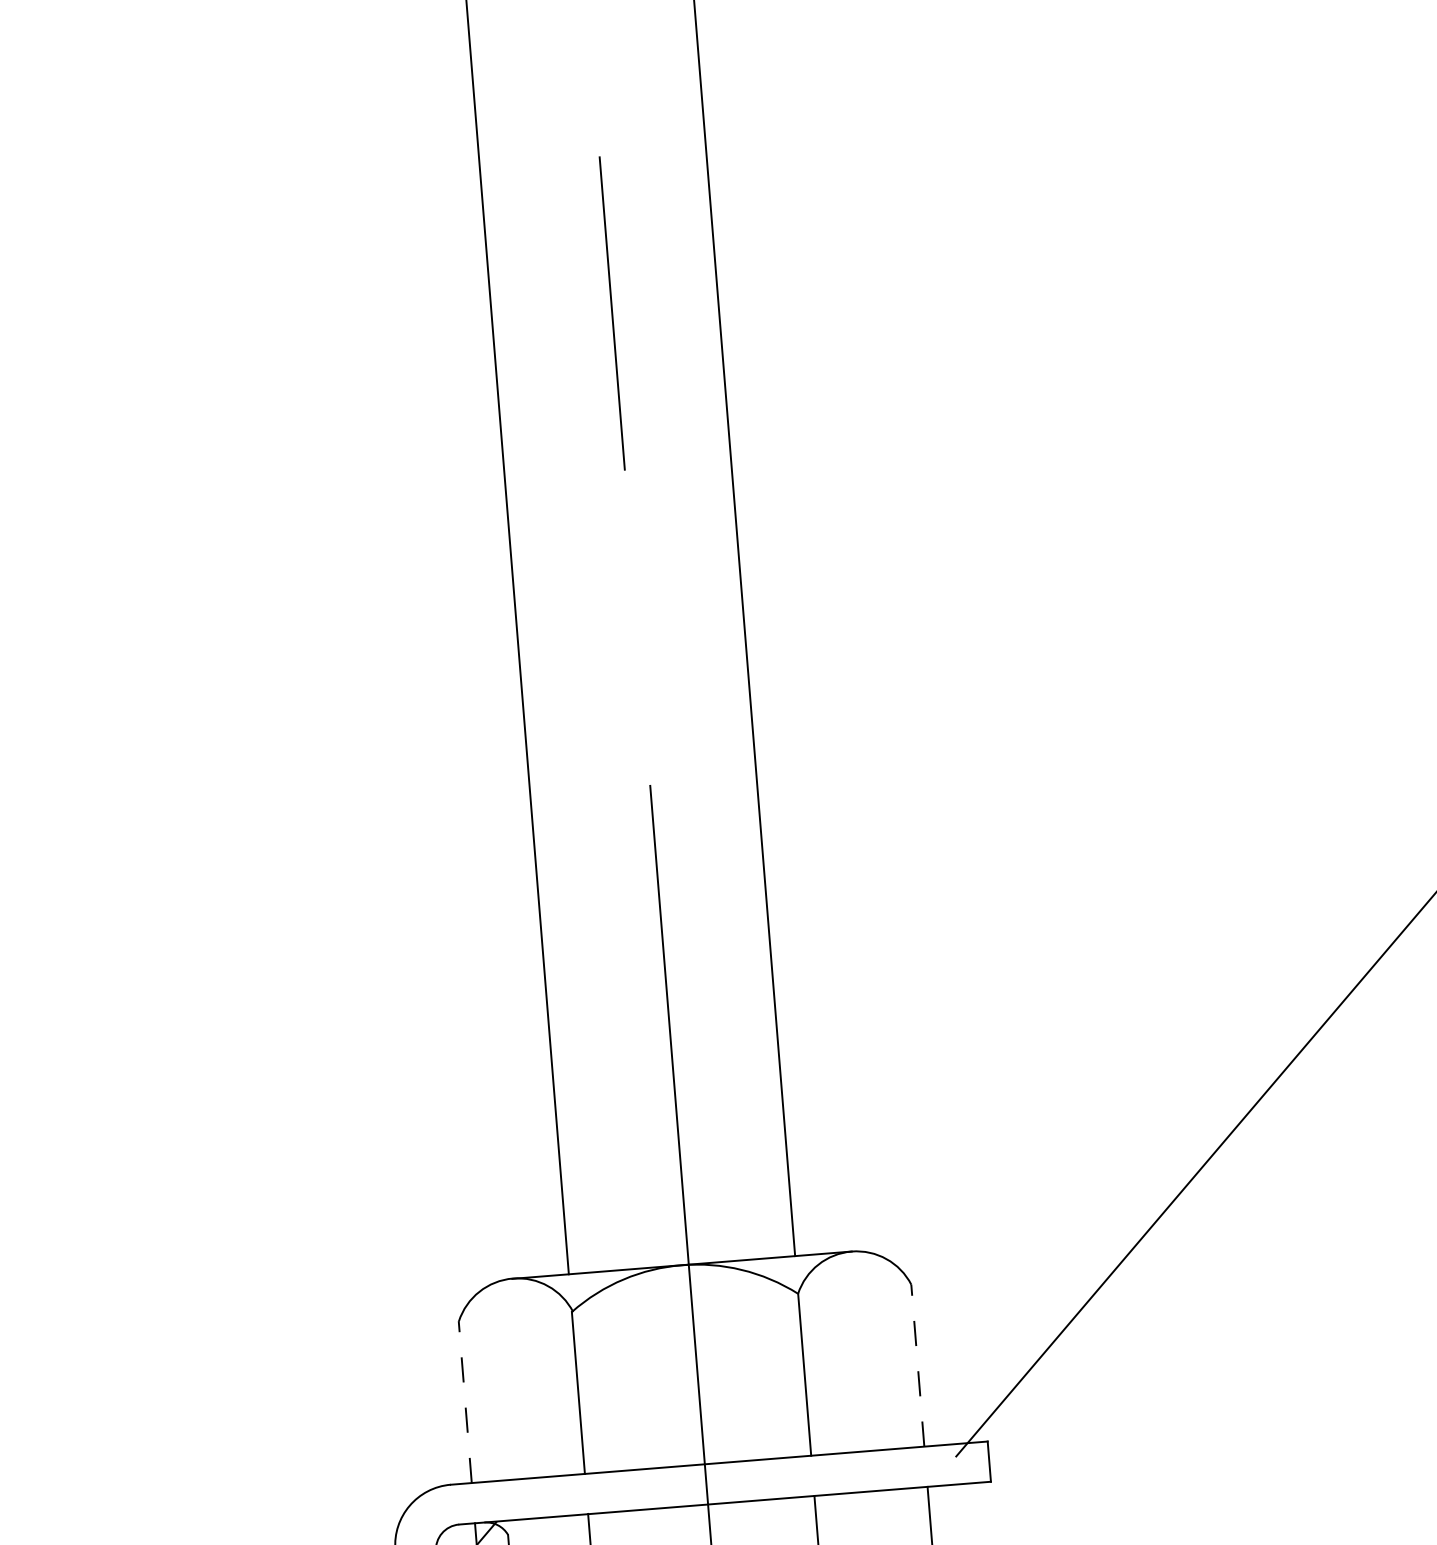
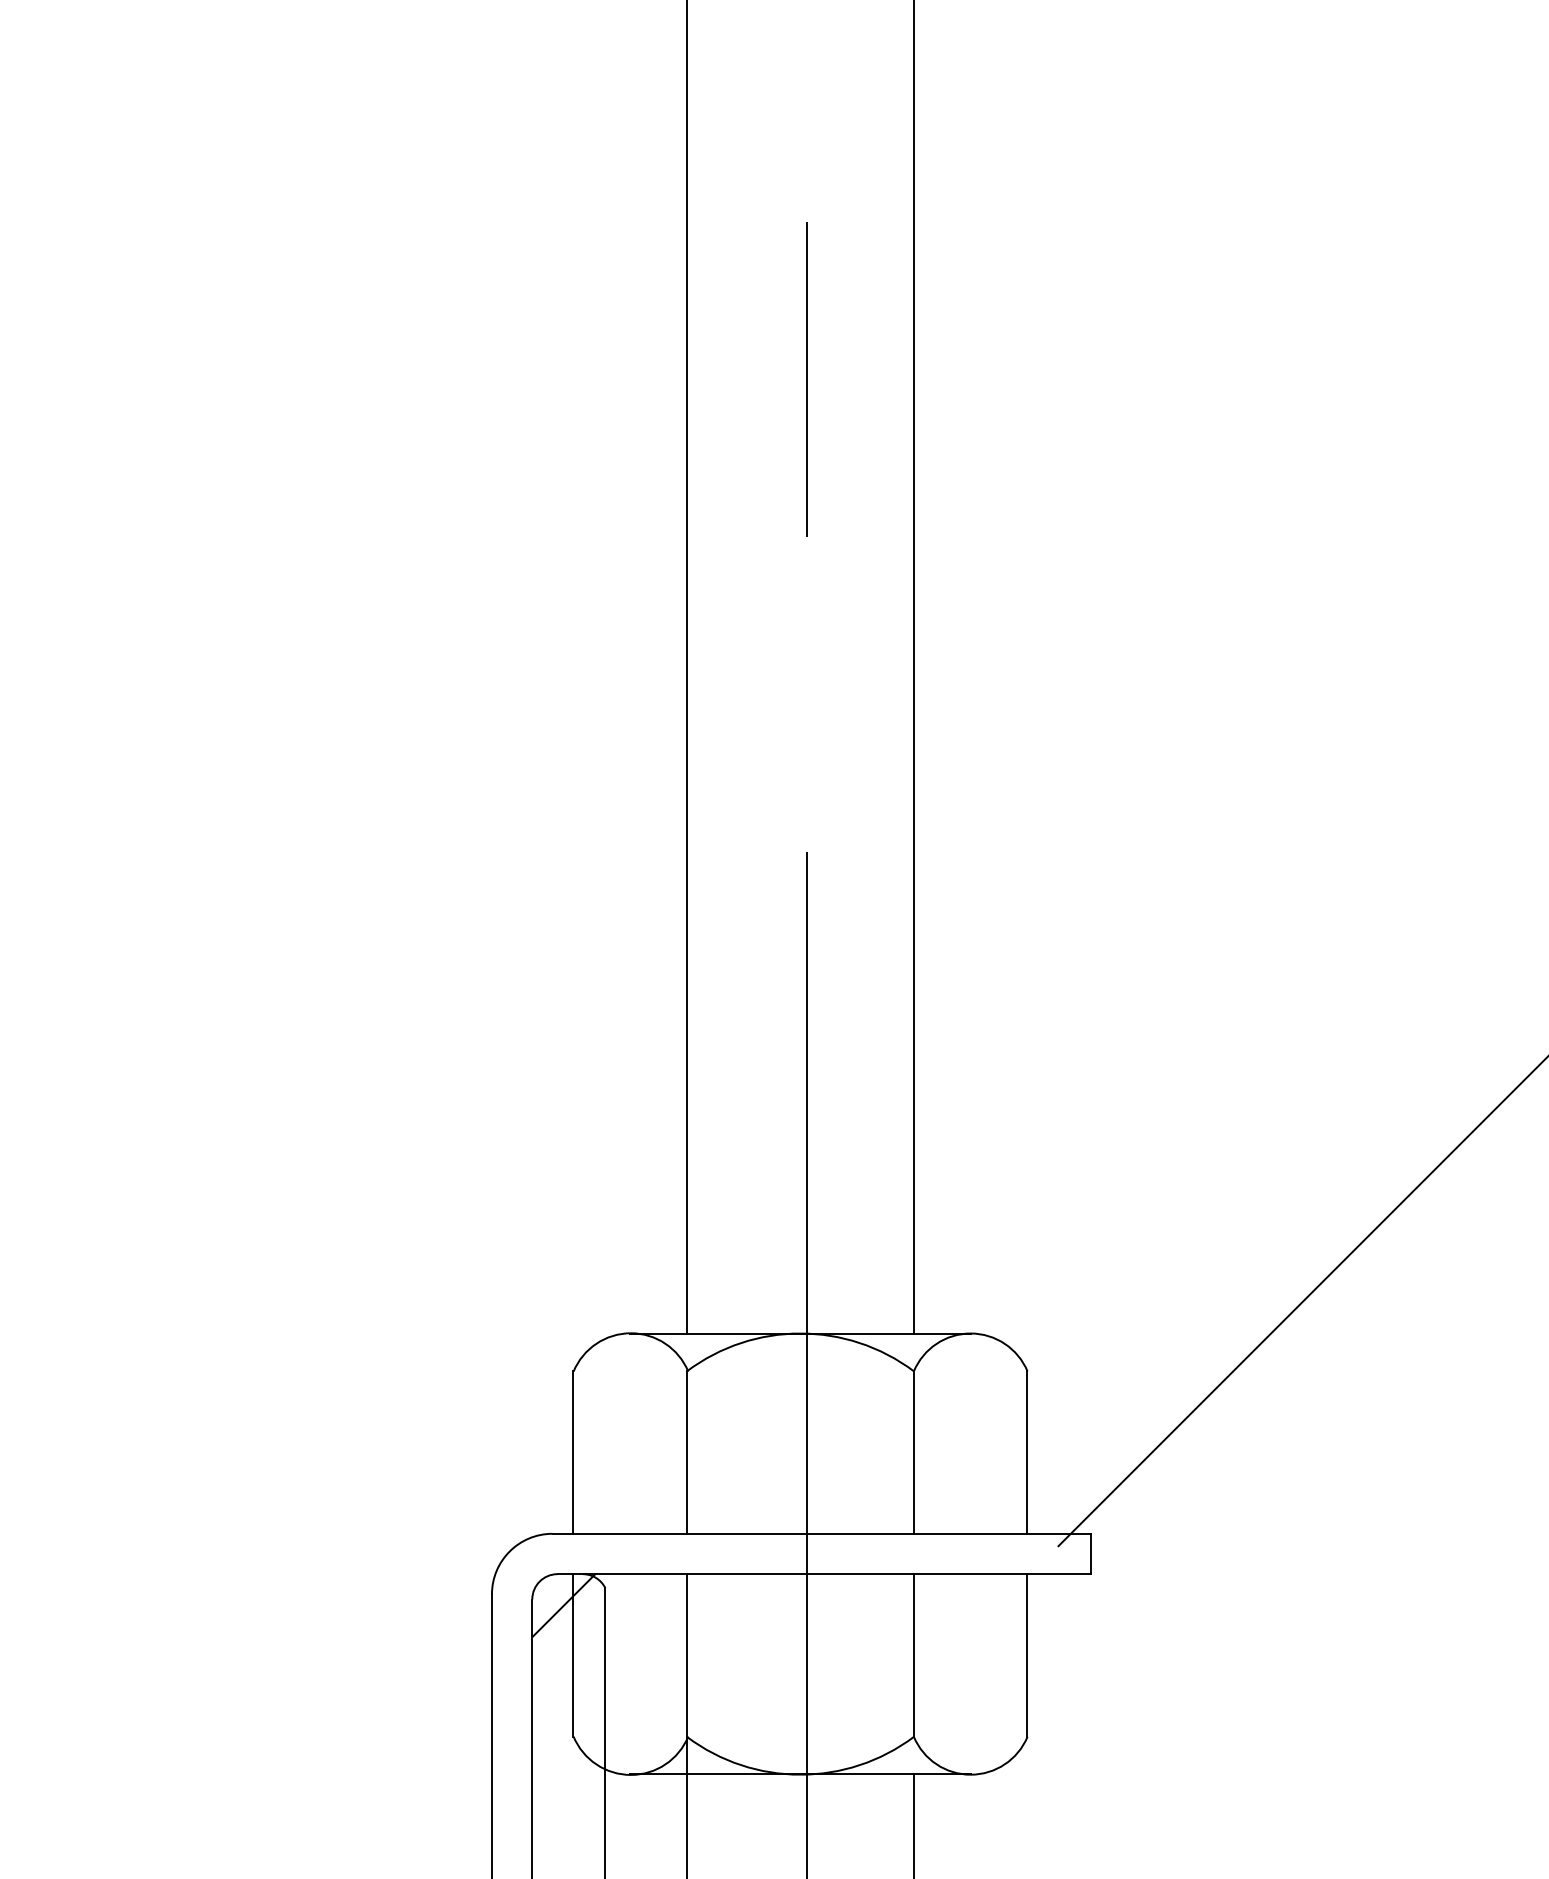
line: (917, 1365) -> (1027, 1452), dashed -> solid
line: (465, 1402) -> (573, 1452), dashed -> solid

